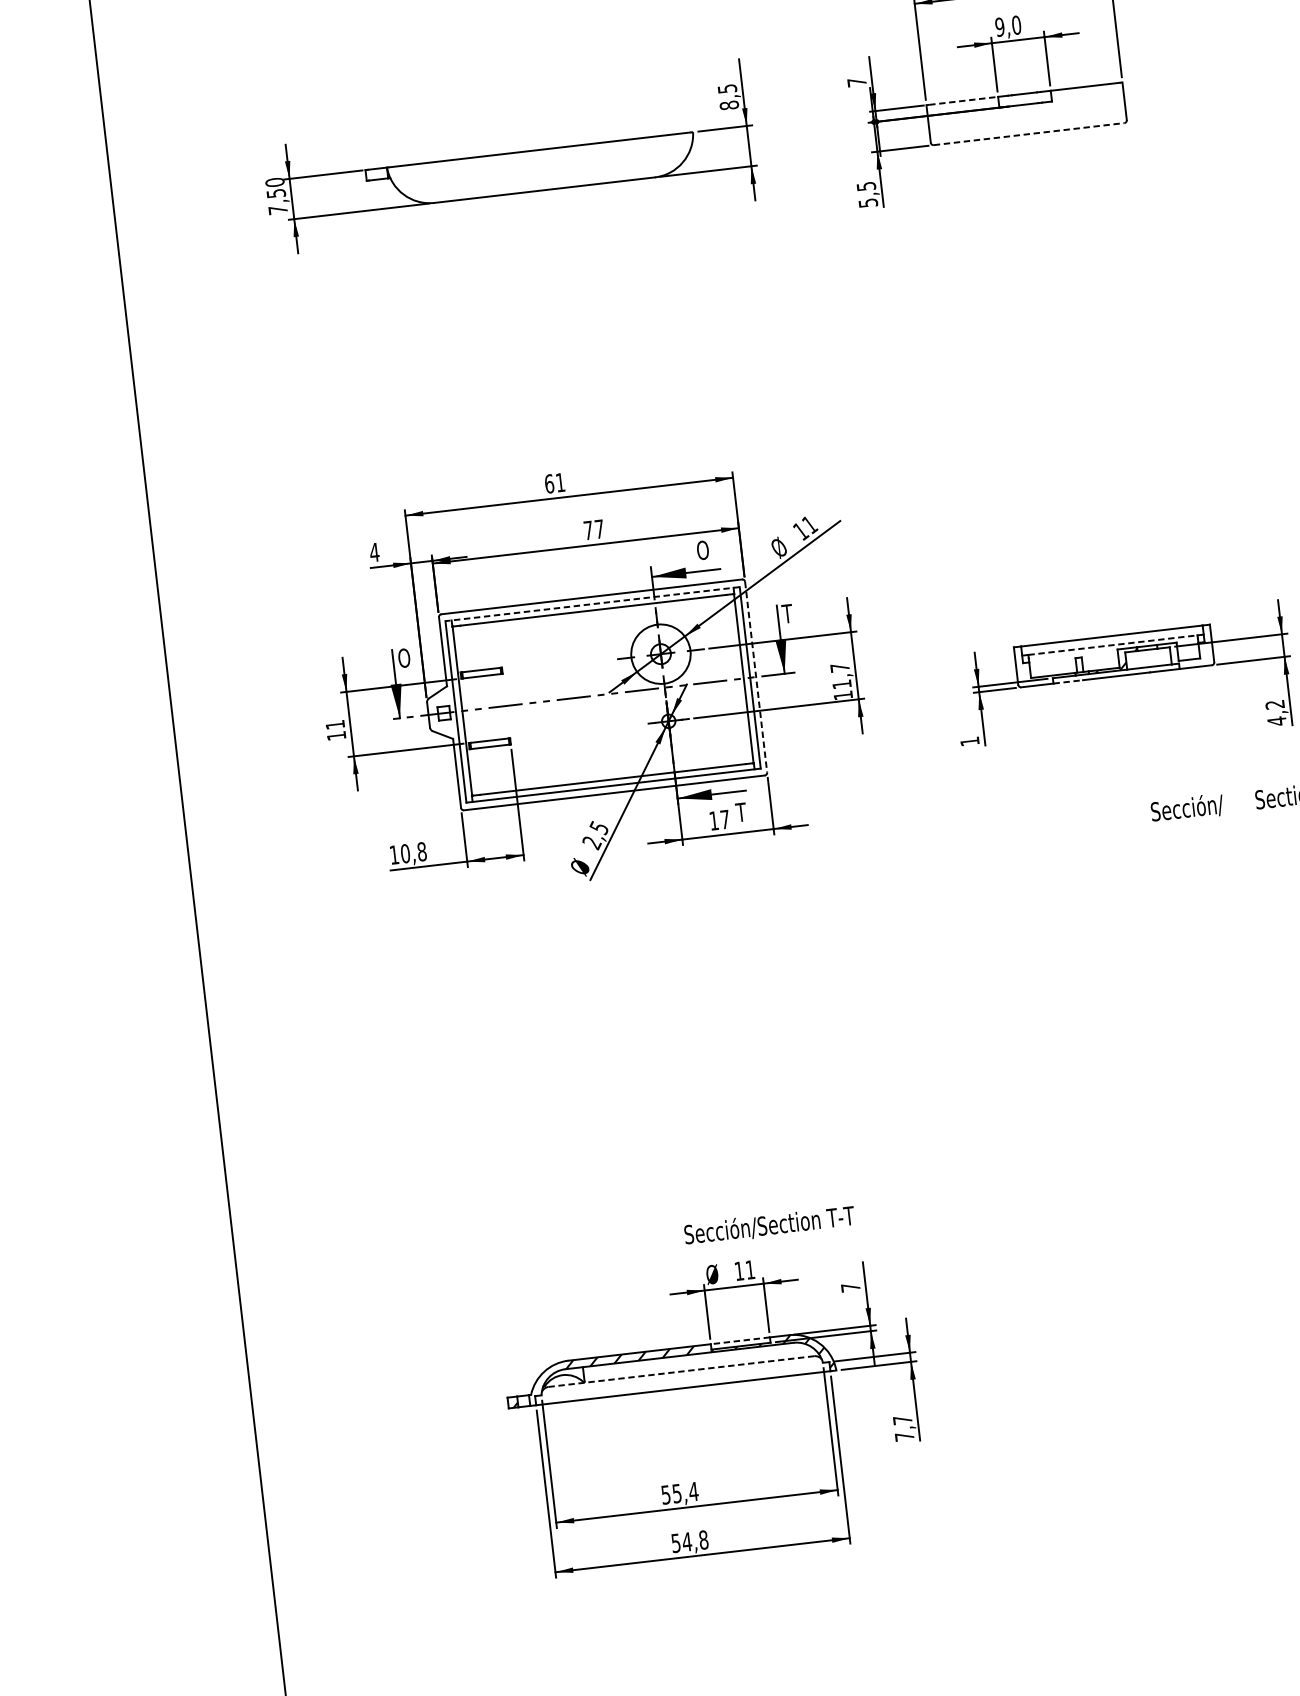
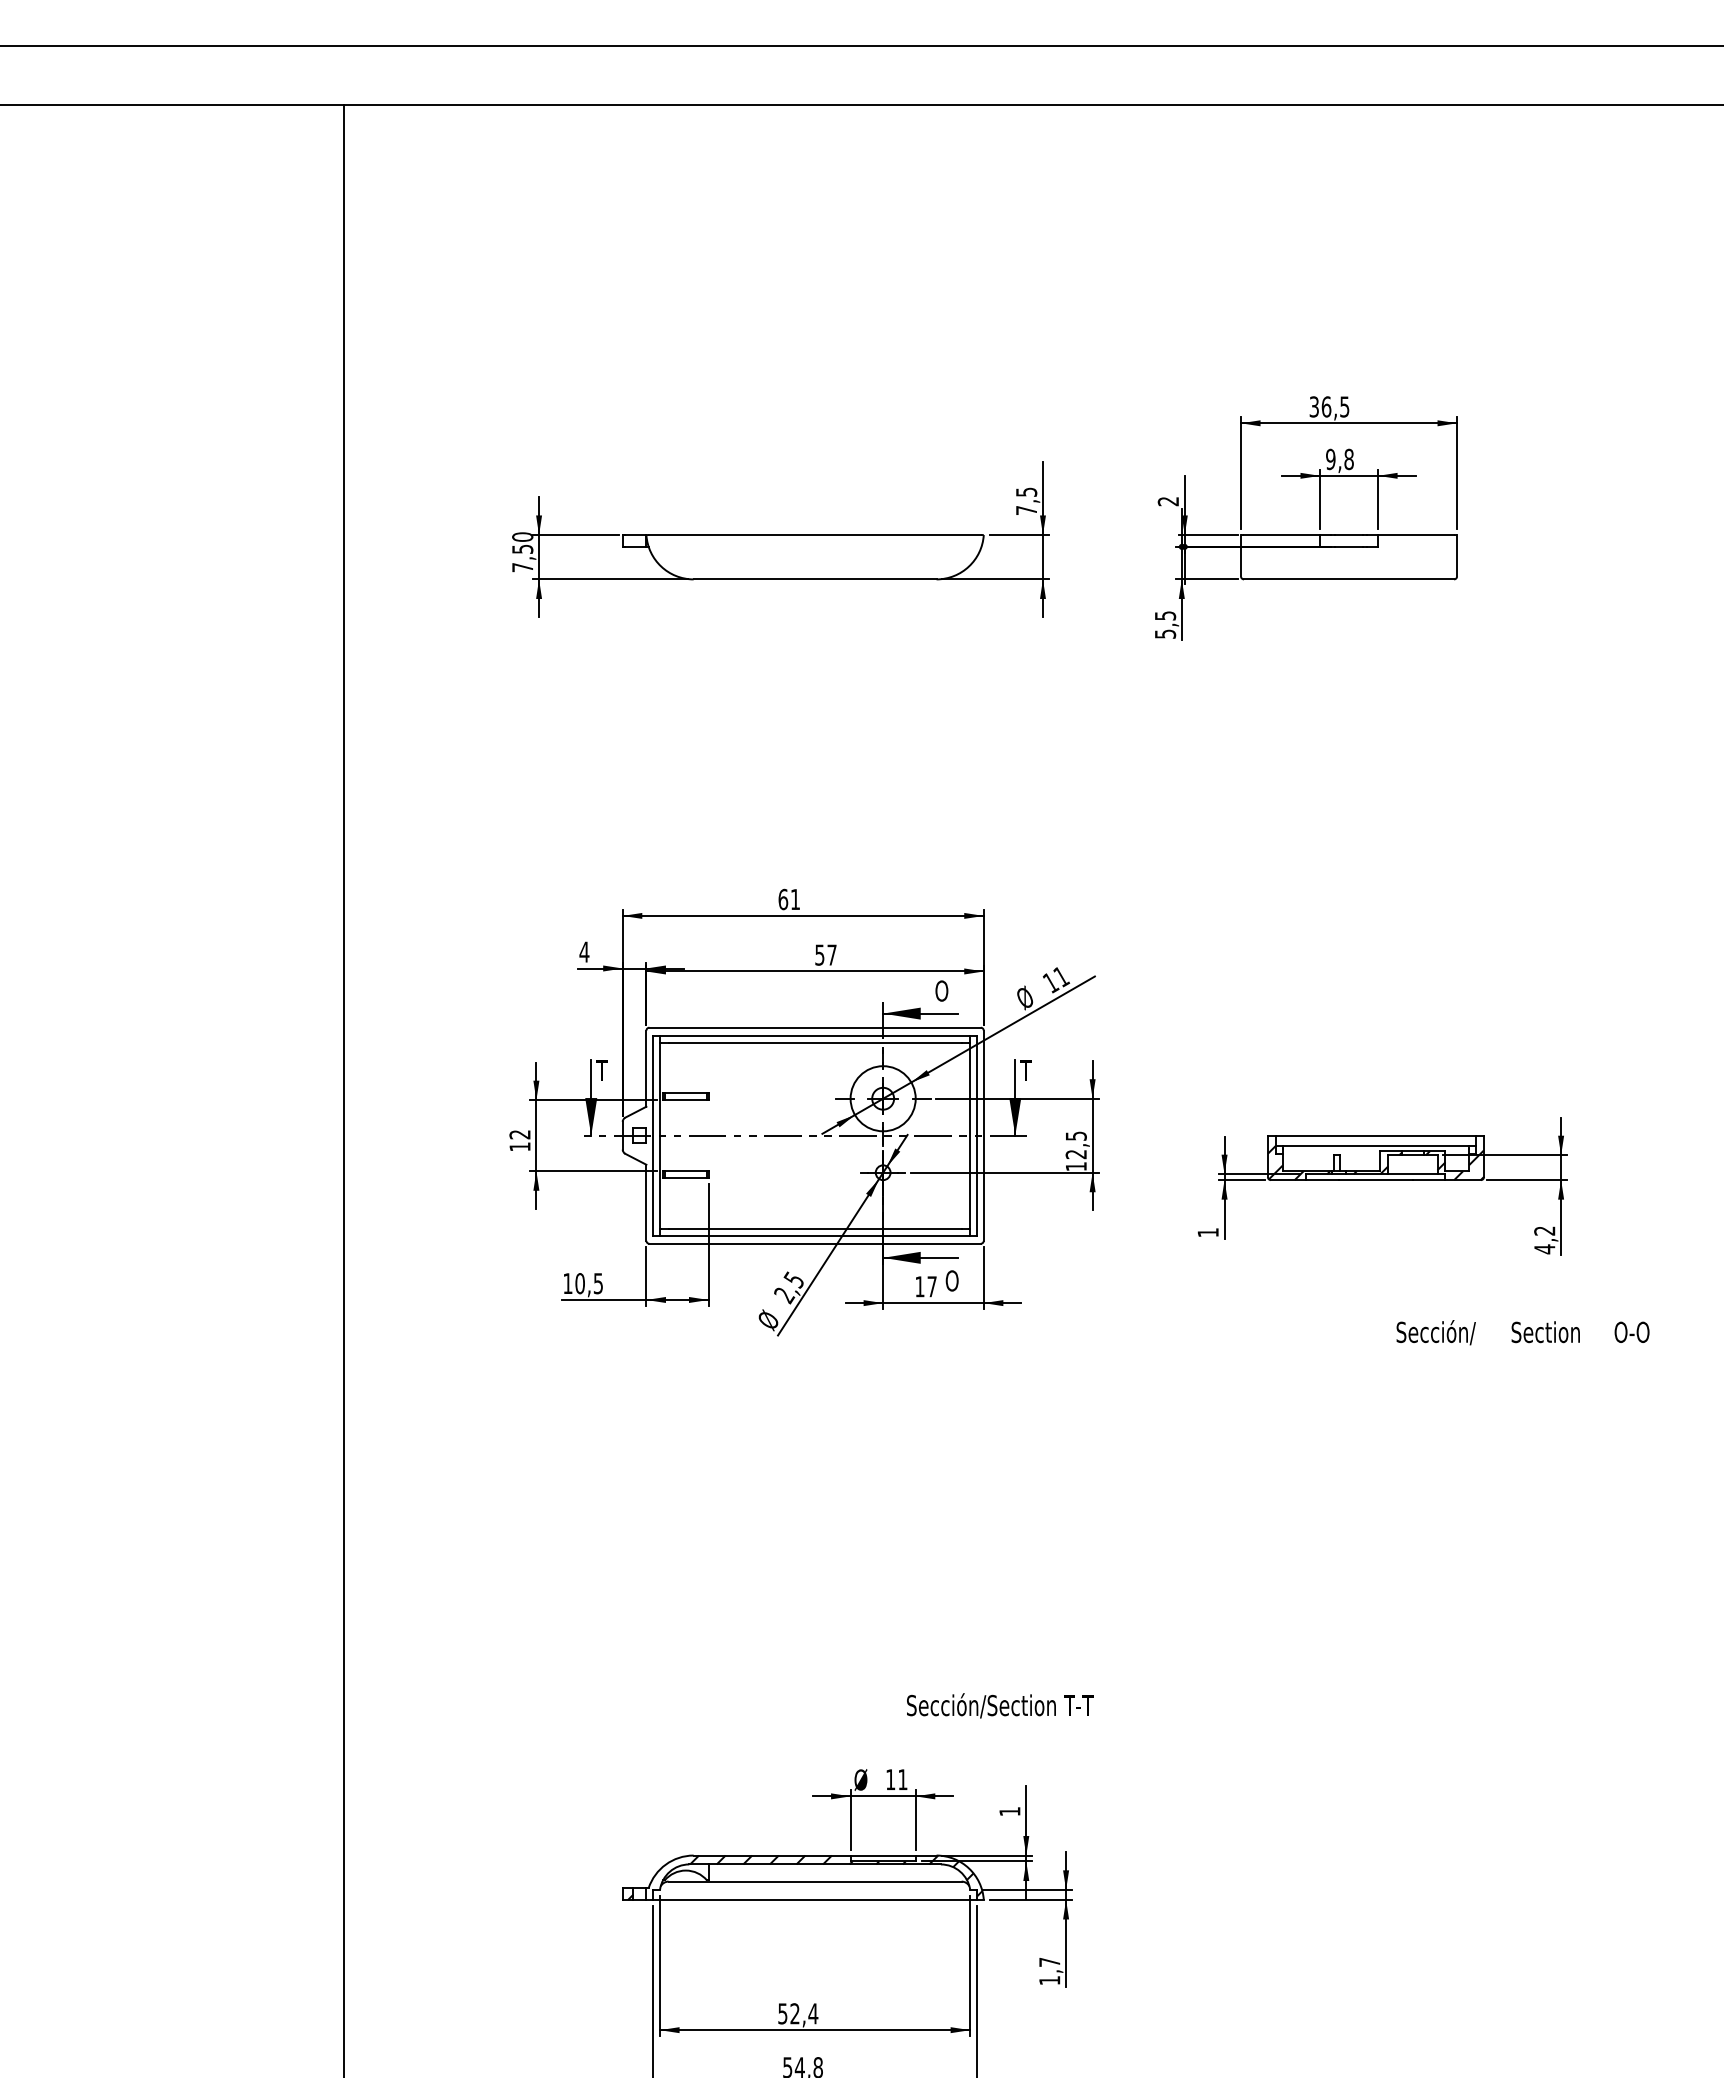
text: (1016, 25) -> (1348, 459), 9,0 -> 9,8
text: (856, 82) -> (1167, 501), 7 -> 2
line: (964, 101) -> (1282, 535), dashed -> solid
text: (729, 105) -> (1026, 510), 8,5 -> 7,5
line: (1029, 134) -> (1349, 579), dashed -> solid
text: (588, 530) -> (819, 954), 77 -> 57
line: (592, 604) -> (814, 1035), dashed -> solid
line: (1113, 644) -> (1376, 1145), dashed -> solid
hatch: (1186, 654) -> (1454, 1165), added
text: (403, 658) -> (602, 1070), O -> T
hatch: (1044, 668) -> (1298, 1162), added
text: (840, 676) -> (1075, 1145), 11,7 -> 12,5
line: (755, 677) -> (983, 1136), dashed -> solid
line: (1069, 682) -> (1323, 1180), dashed -> solid
text: (334, 724) -> (519, 1134), 11 -> 12
text: (742, 811) -> (951, 1280), T -> O
text: (422, 851) -> (598, 1283), 10,8 -> 10,5
text: (769, 1225) -> (1000, 1705), moved
text: (850, 1287) -> (1009, 1811), 7 -> 1
line: (740, 1340) -> (883, 1855), dashed -> solid
line: (681, 1371) -> (815, 1881), dashed -> solid
text: (904, 1436) -> (1049, 1980), 7,7 -> 1,7
text: (676, 1493) -> (794, 2013), 55,4 -> 52,4

